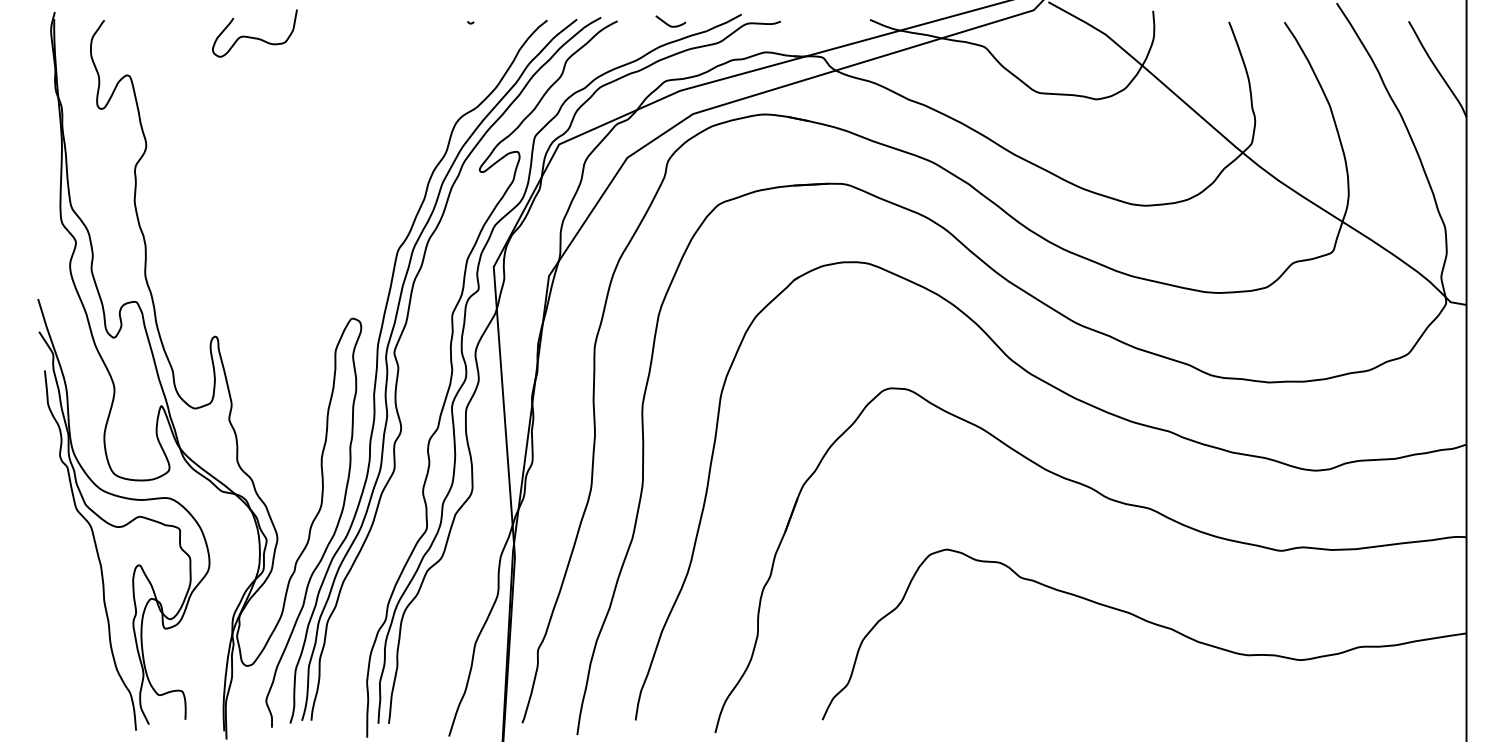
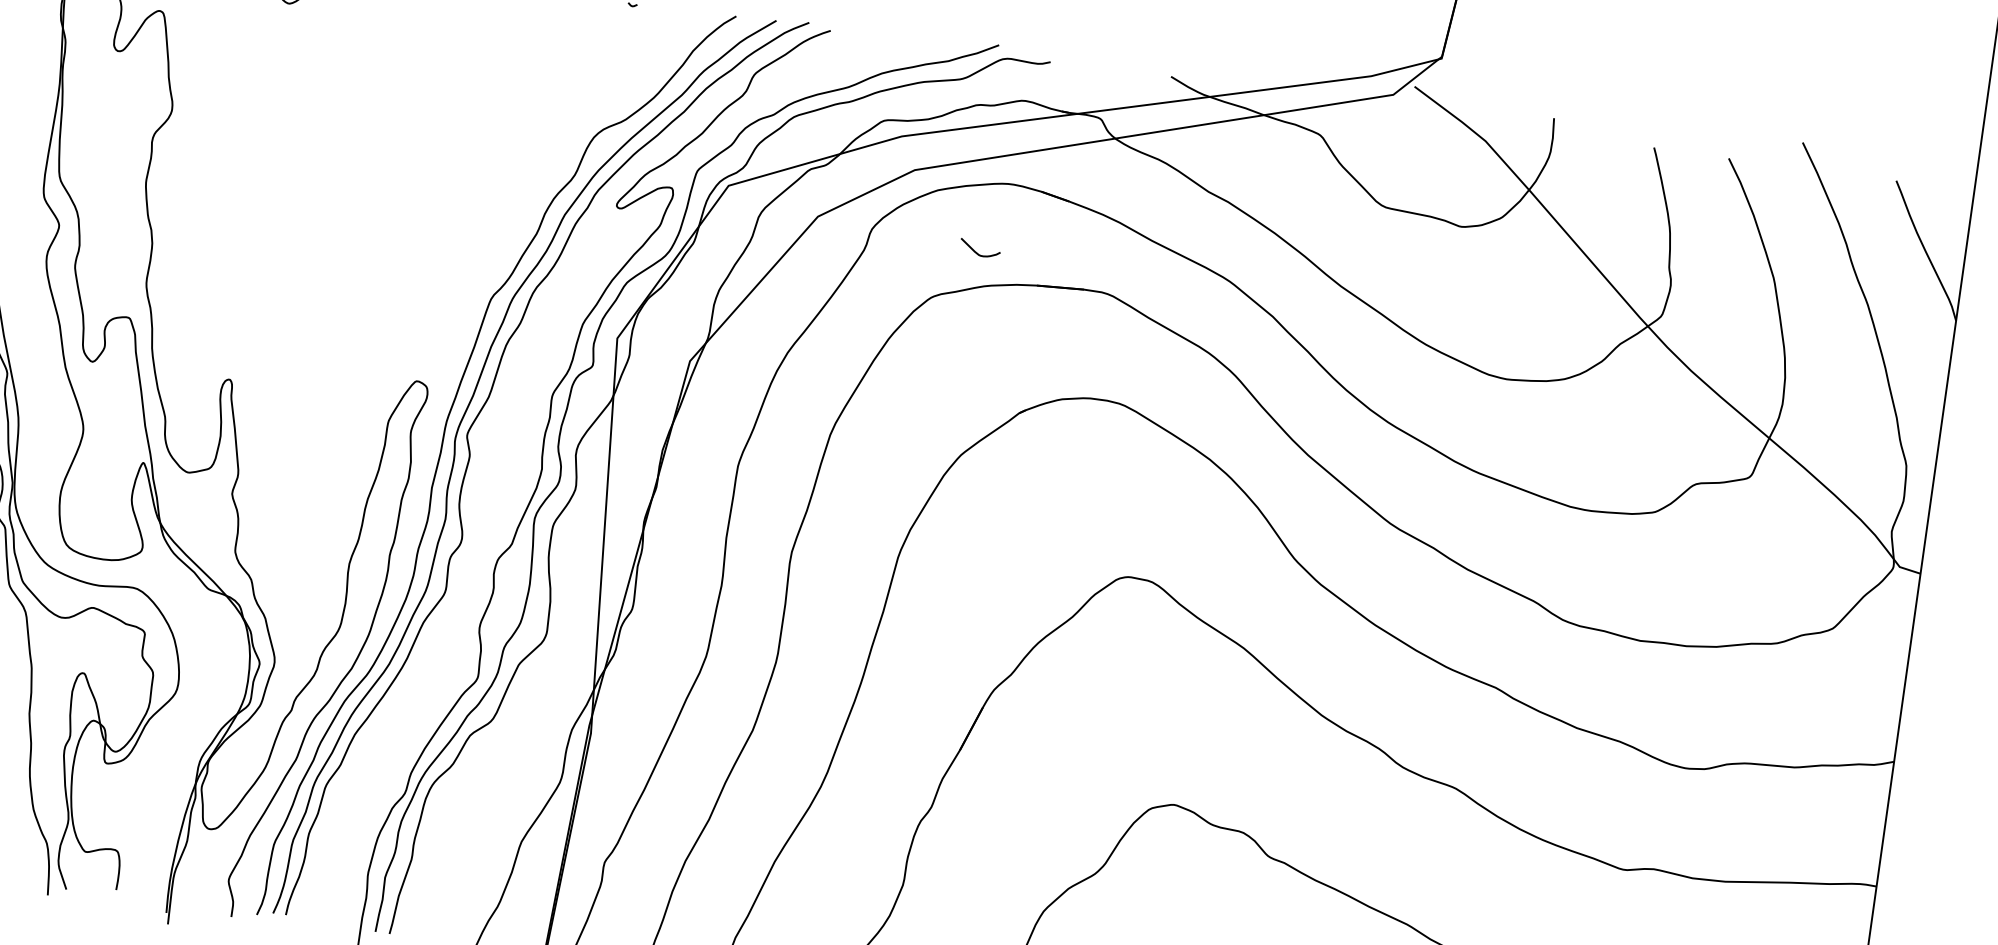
curve: (669, 24) -> (977, 252), moved

